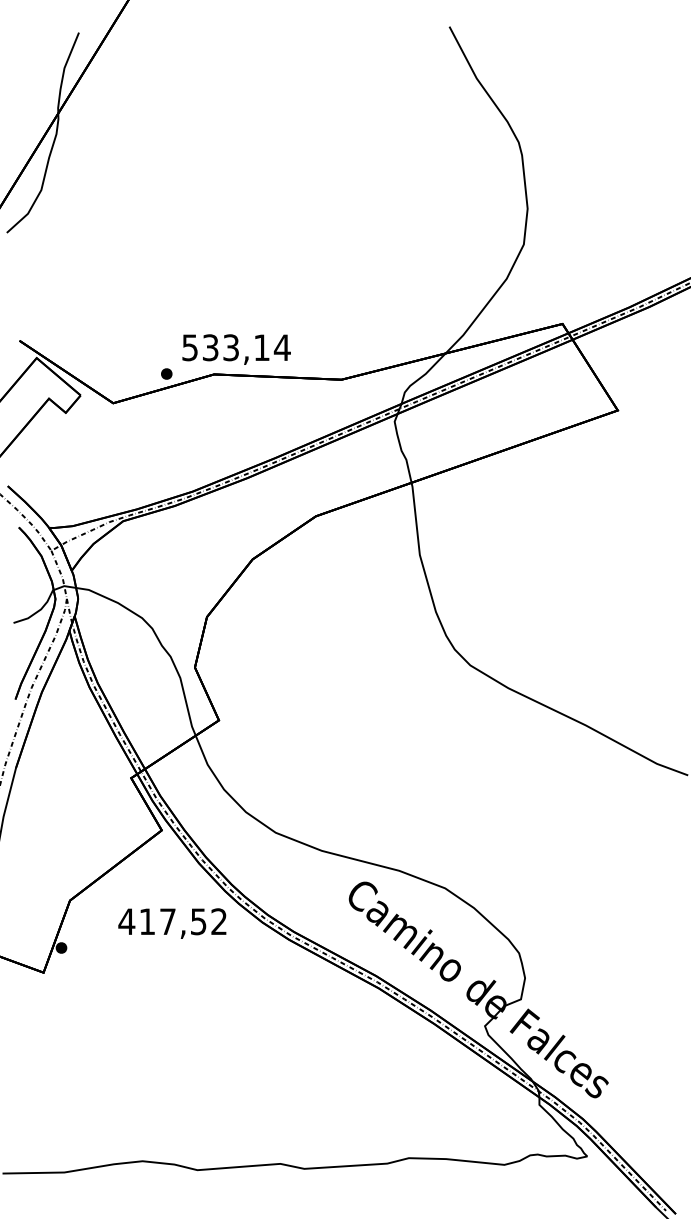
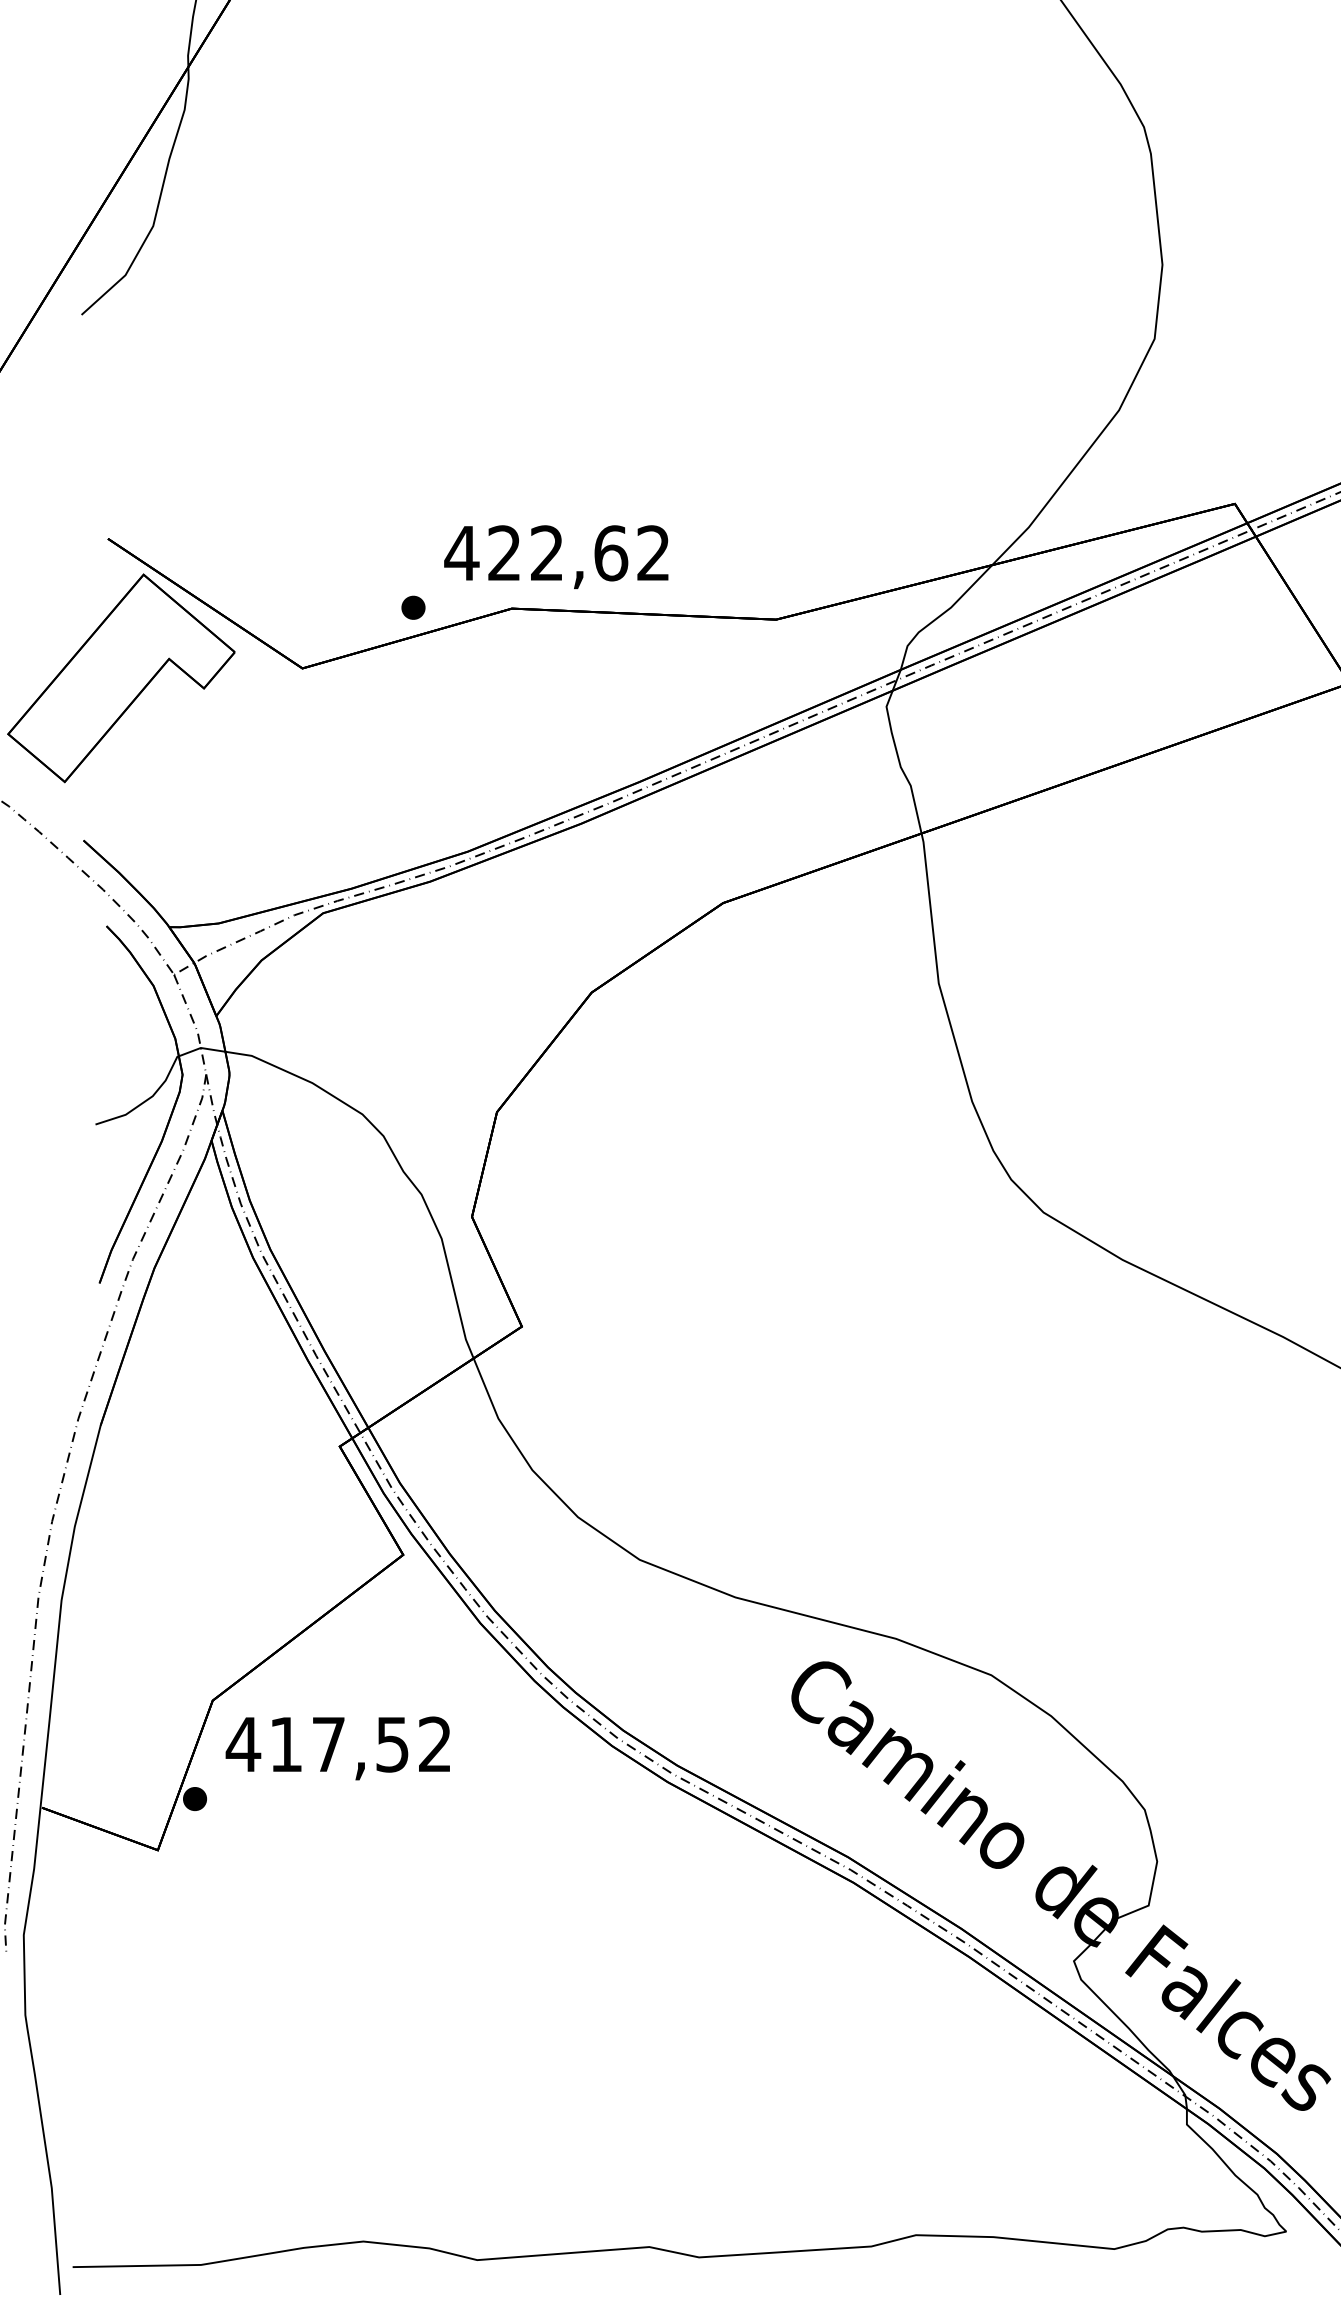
text: (235, 347) -> (556, 552), 533,14 -> 422,62
text: (172, 923) -> (338, 1748), moved

